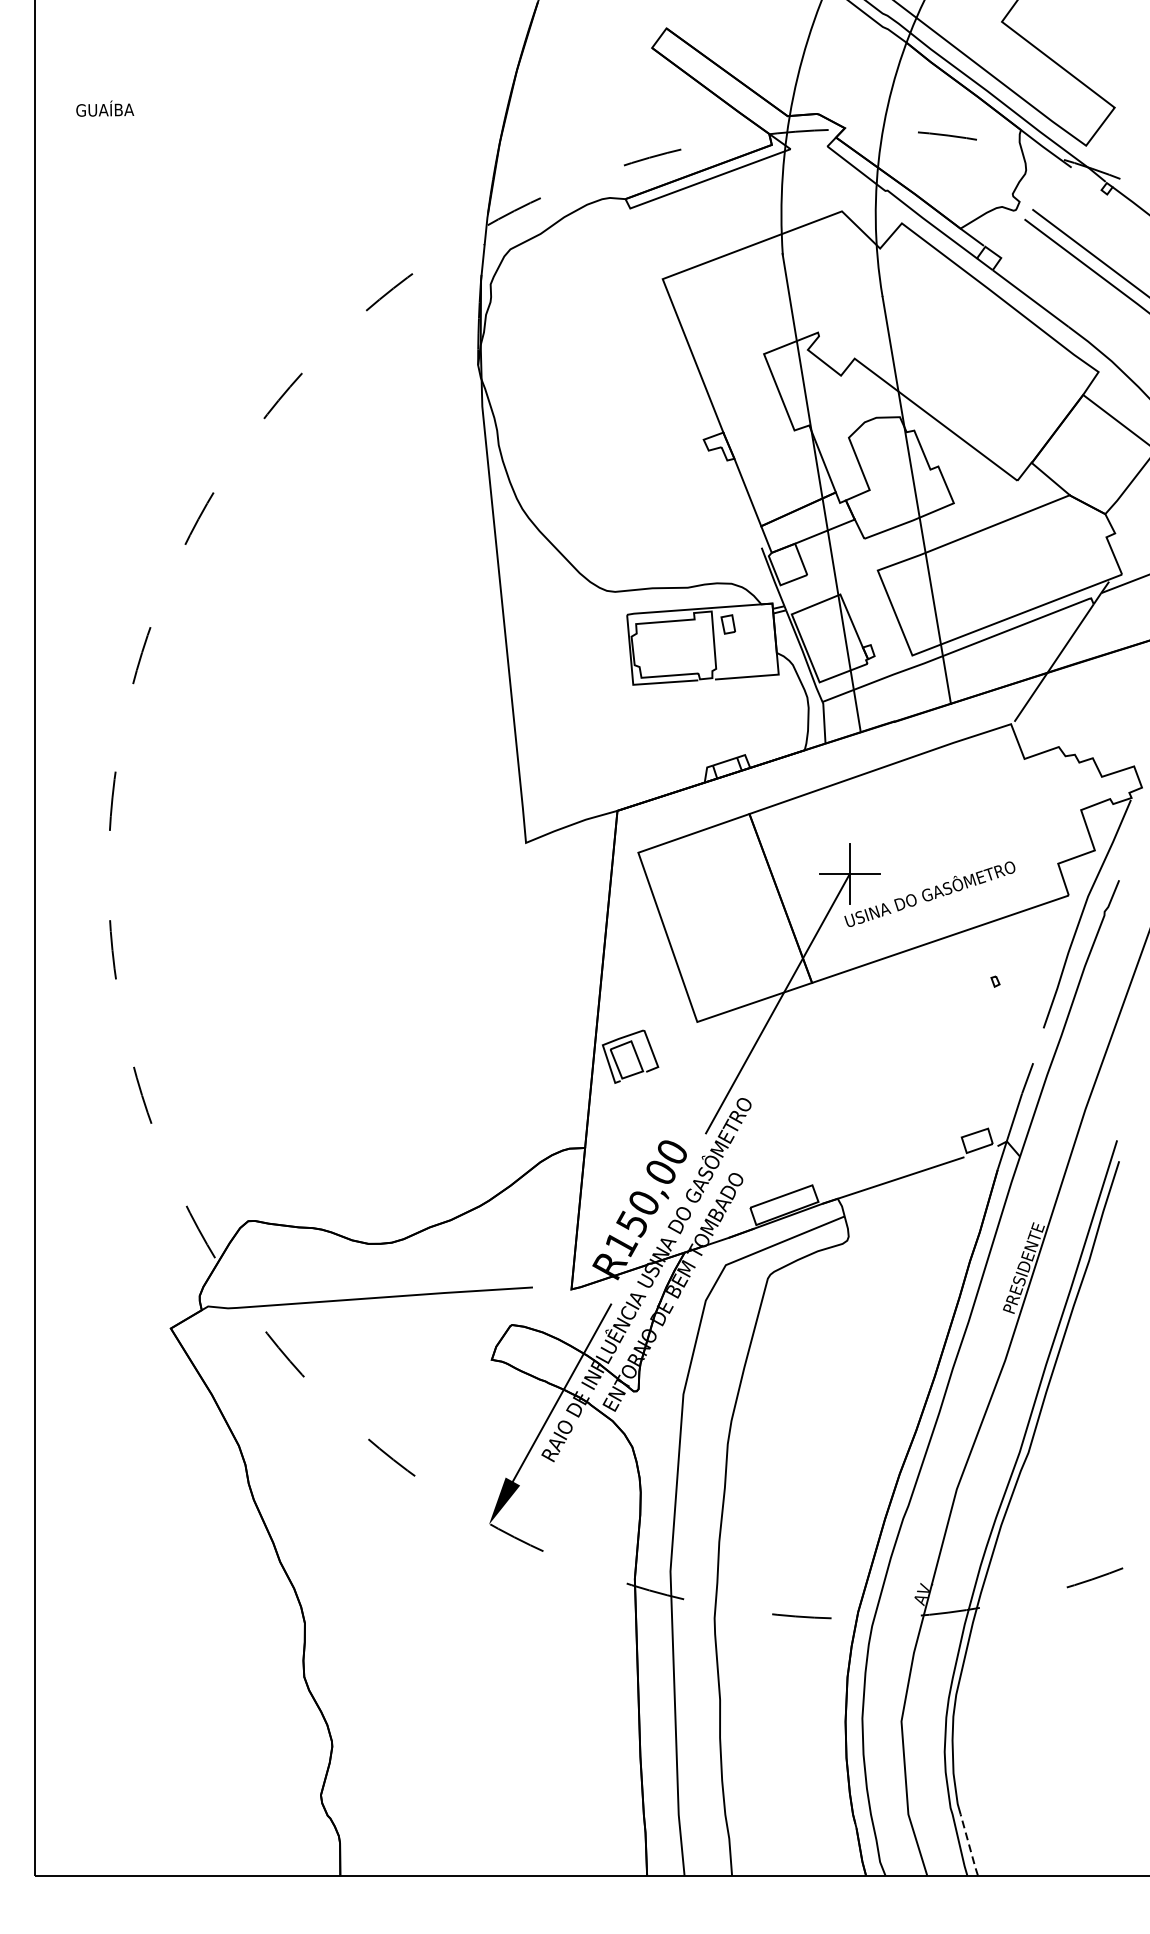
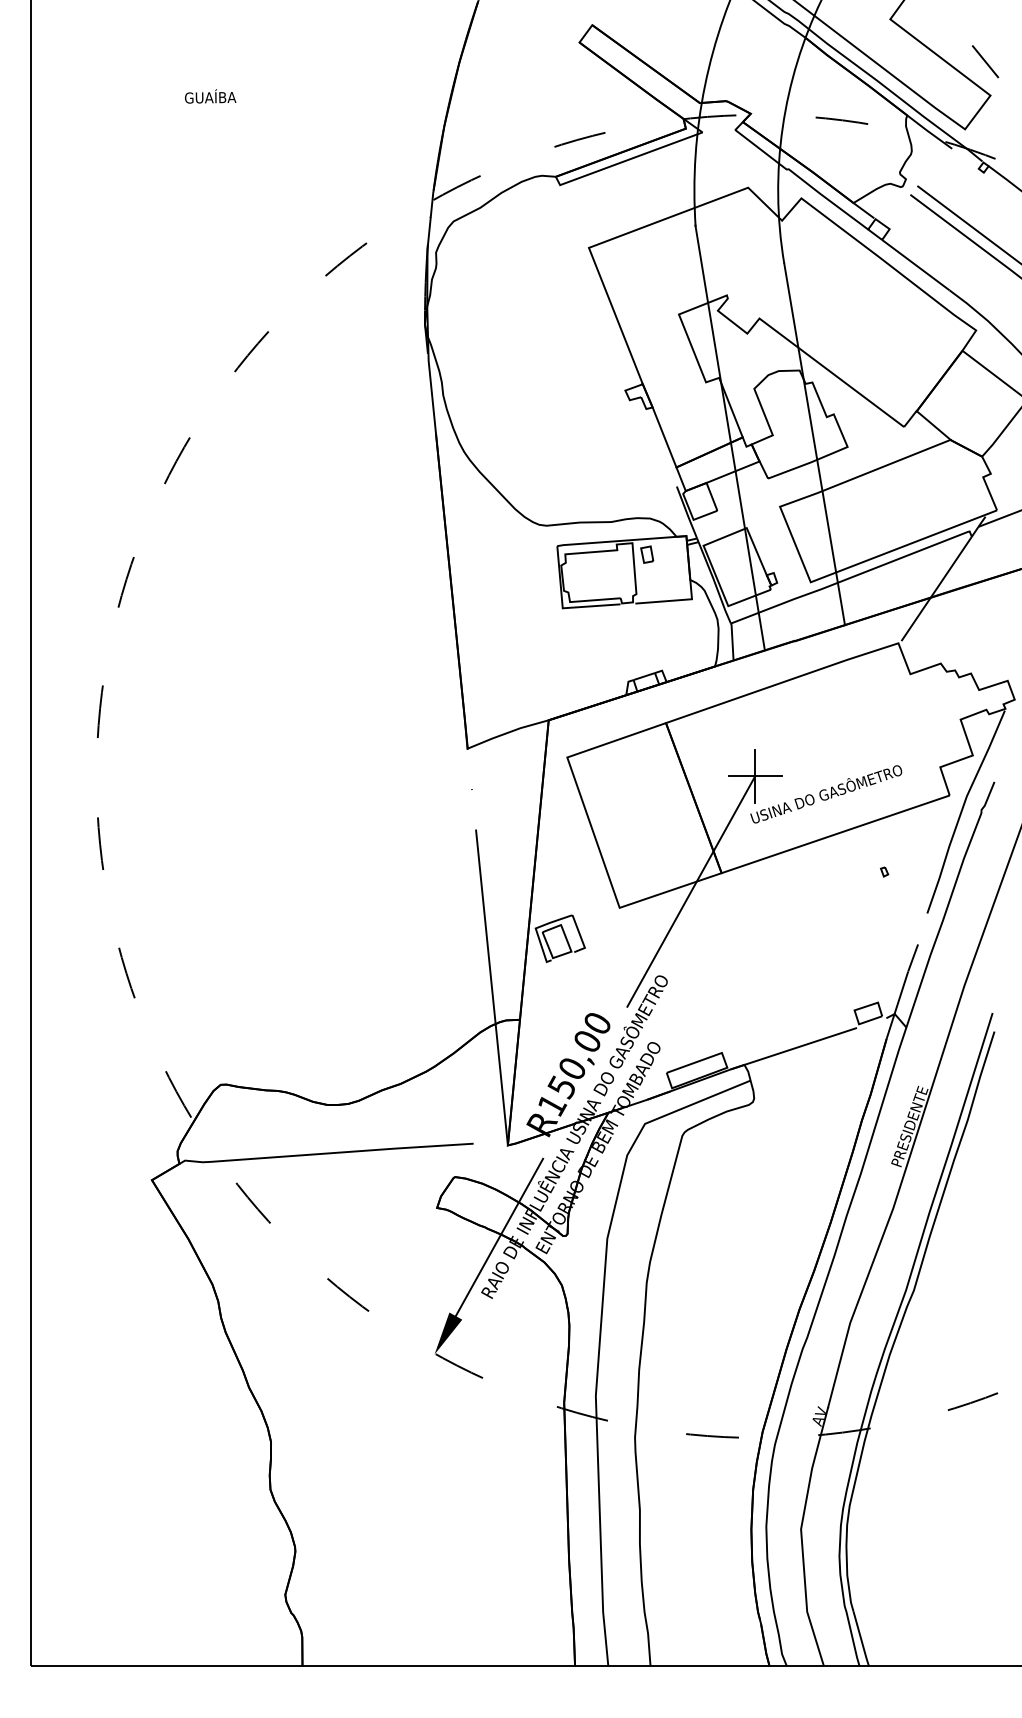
line: (1109, 69) -> (985, 61), added
text: (105, 108) -> (210, 96), moved
line: (523, 826) -> (465, 734), added
line: (969, 1845) -> (861, 1639), dashed -> solid

